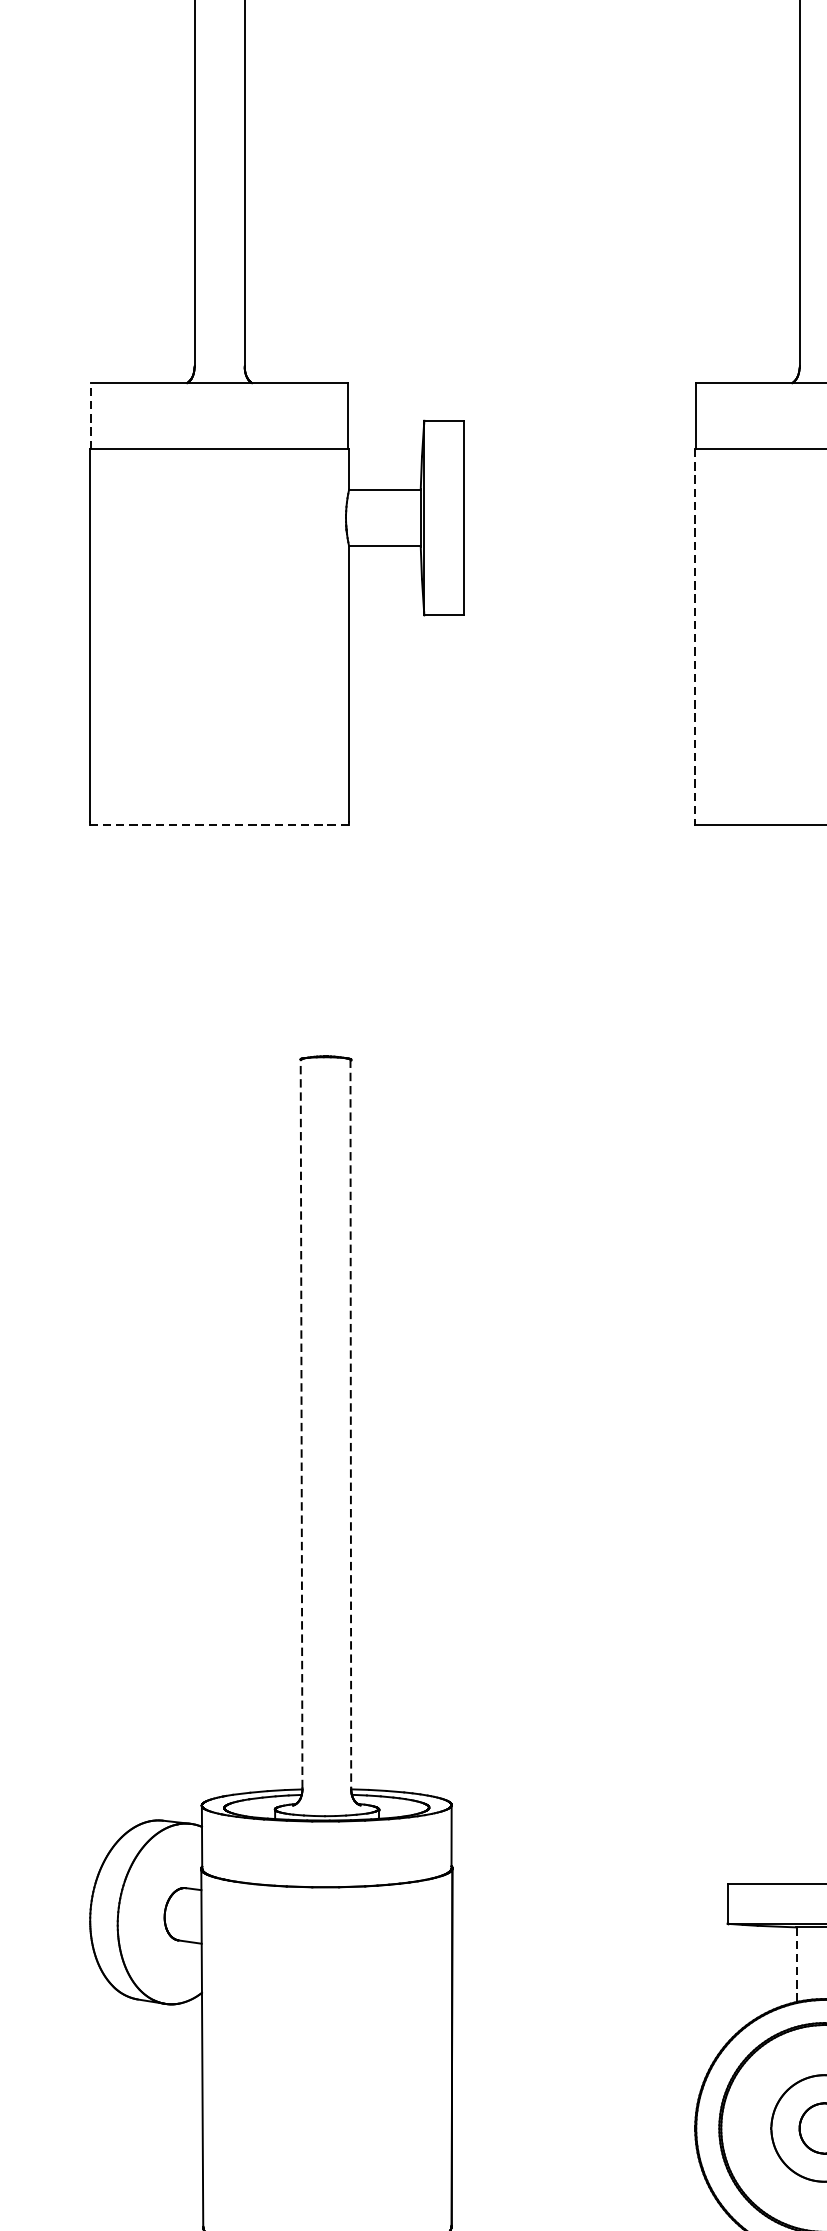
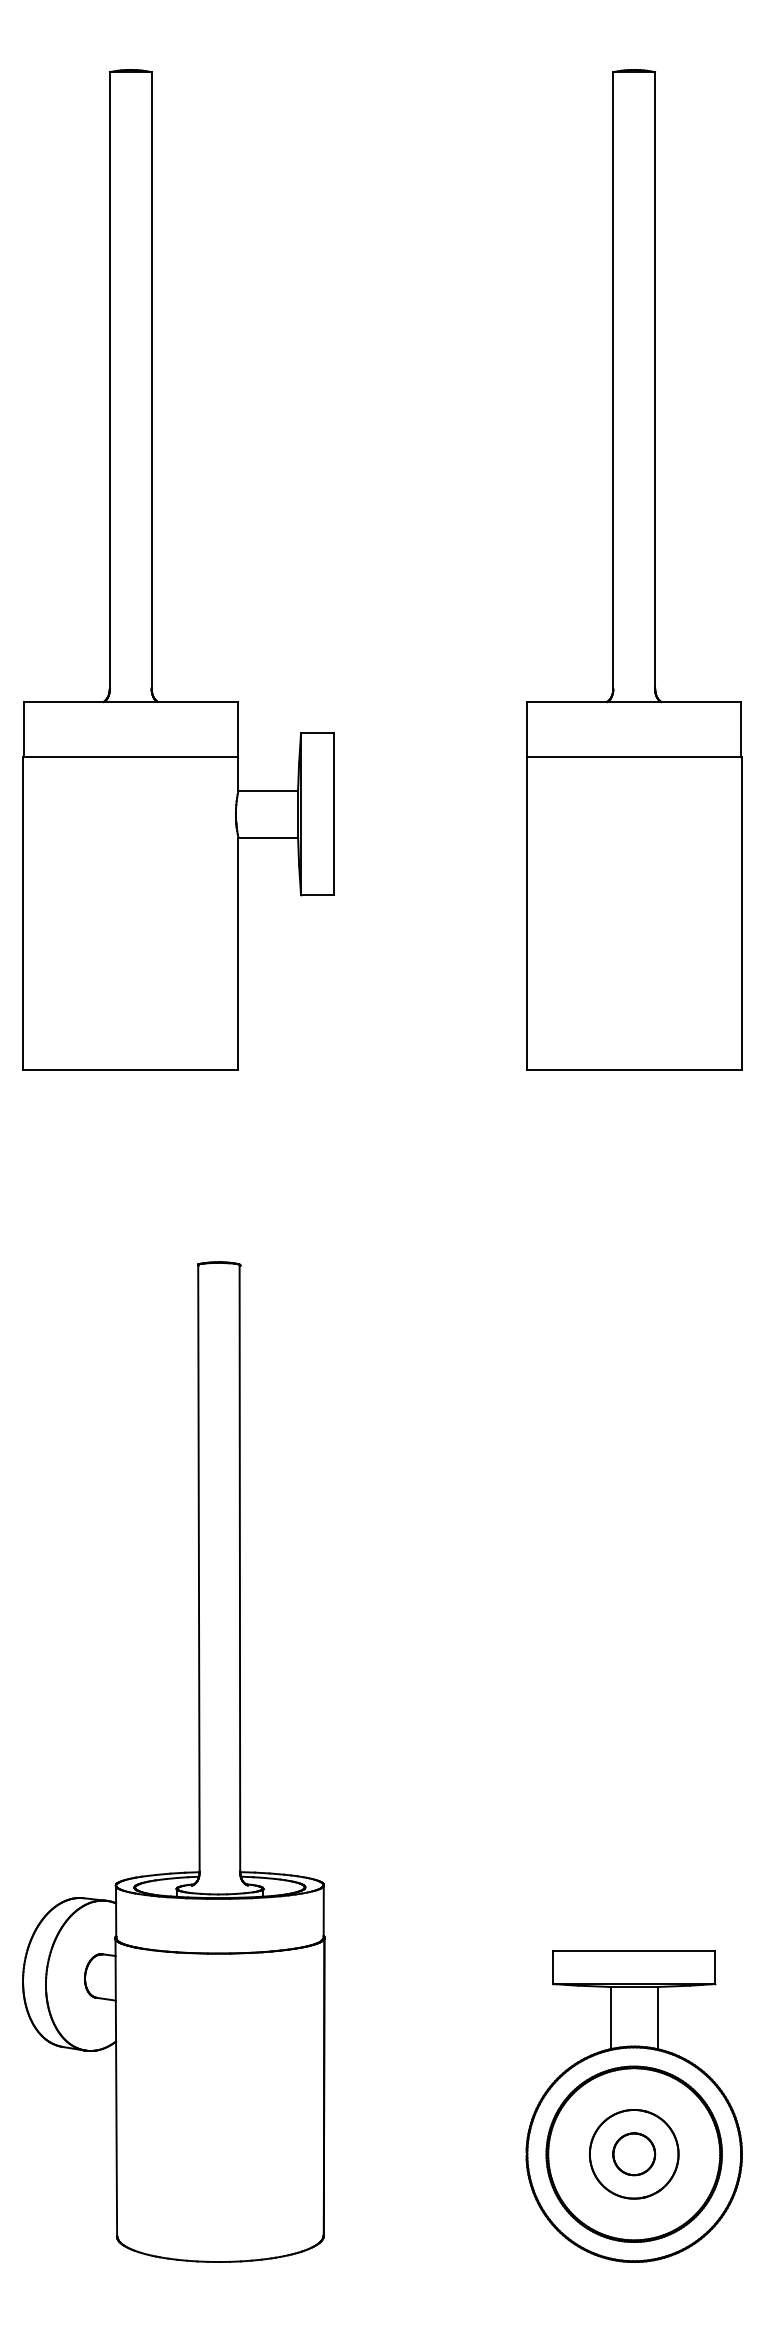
line: (90, 414) -> (23, 728), dashed -> solid
line: (695, 634) -> (526, 911), dashed -> solid
line: (219, 824) -> (130, 1069), dashed -> solid
line: (301, 1423) -> (198, 1567), dashed -> solid
line: (350, 1424) -> (239, 1568), dashed -> solid
line: (796, 1965) -> (610, 2018), dashed -> solid

